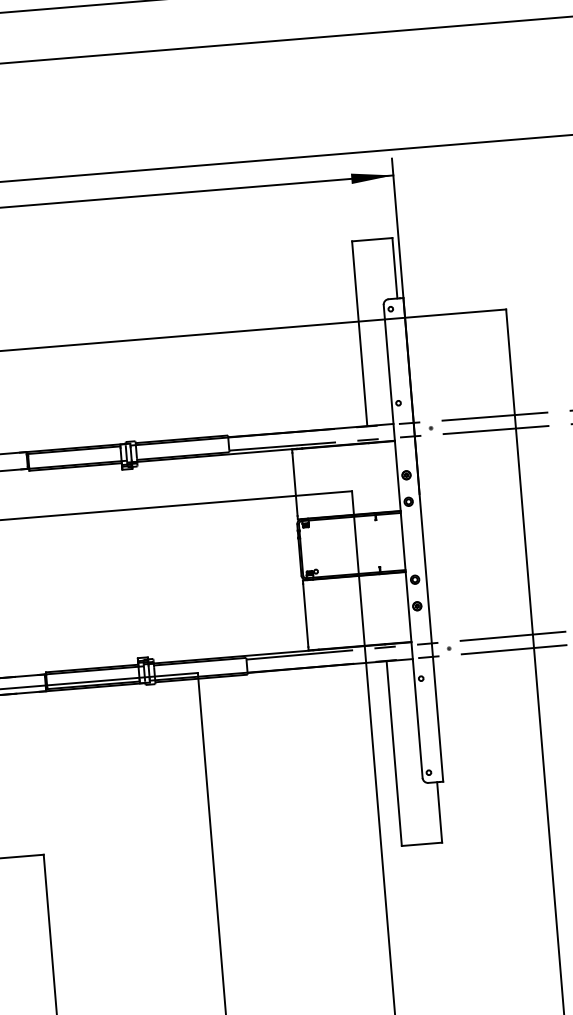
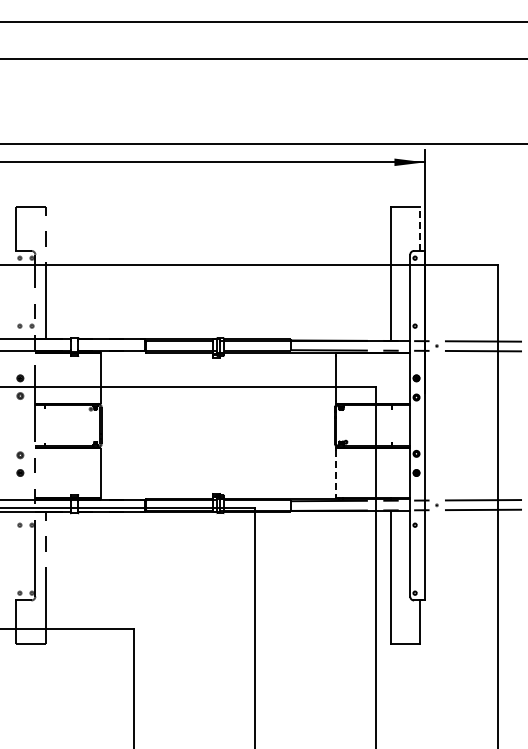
line: (395, 268) -> (420, 229), solid -> dashed
line: (305, 616) -> (335, 473), solid -> dashed

